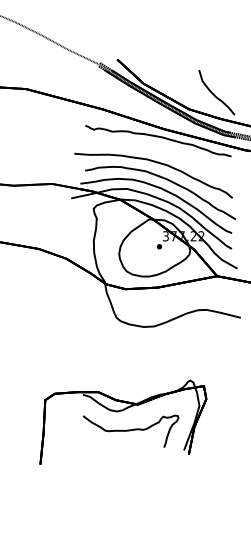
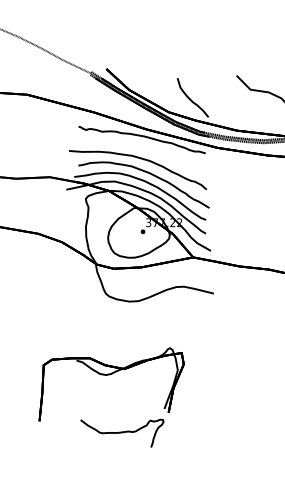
curve: (131, 430) -> (122, 432), moved

